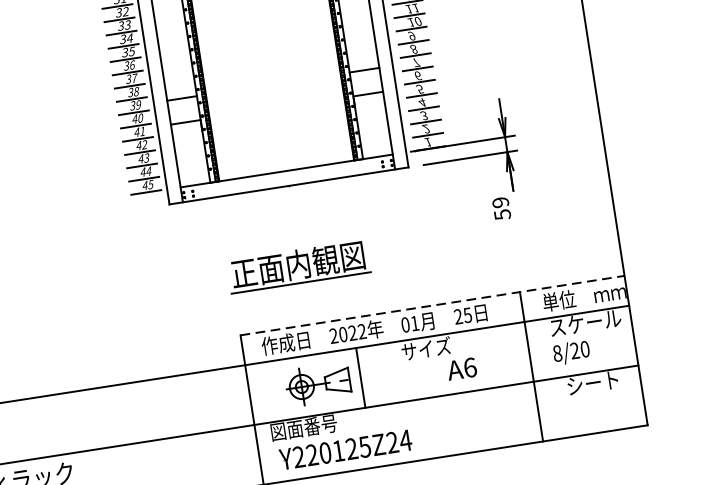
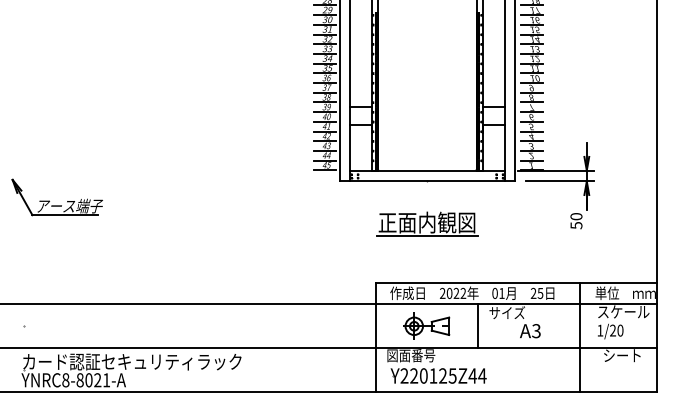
text: (500, 202) -> (576, 216), 59 -> 50
part: (298, 265) -> (427, 223), moved
line: (432, 305) -> (516, 282), dashed -> solid
text: (557, 353) -> (600, 330), 8/20 -> 1/20
text: (470, 368) -> (536, 331), A6 -> A3
line: (361, 378) -> (478, 326), moved
text: (392, 442) -> (472, 375), Y220125Z24 -> Y220125Z44

